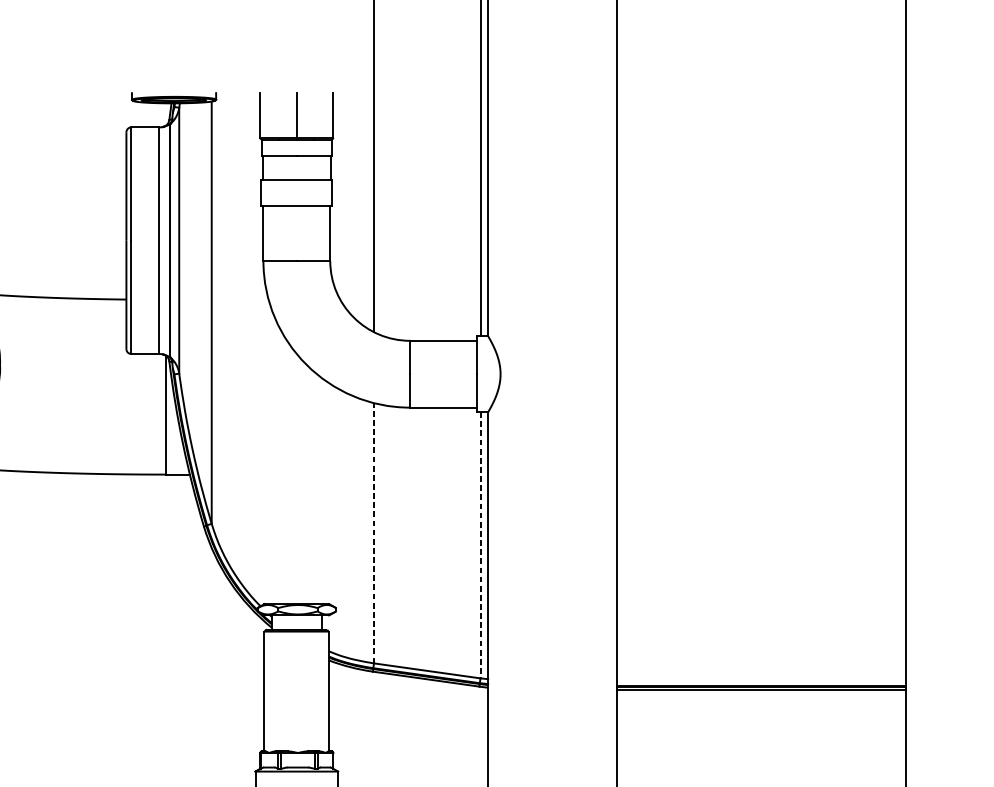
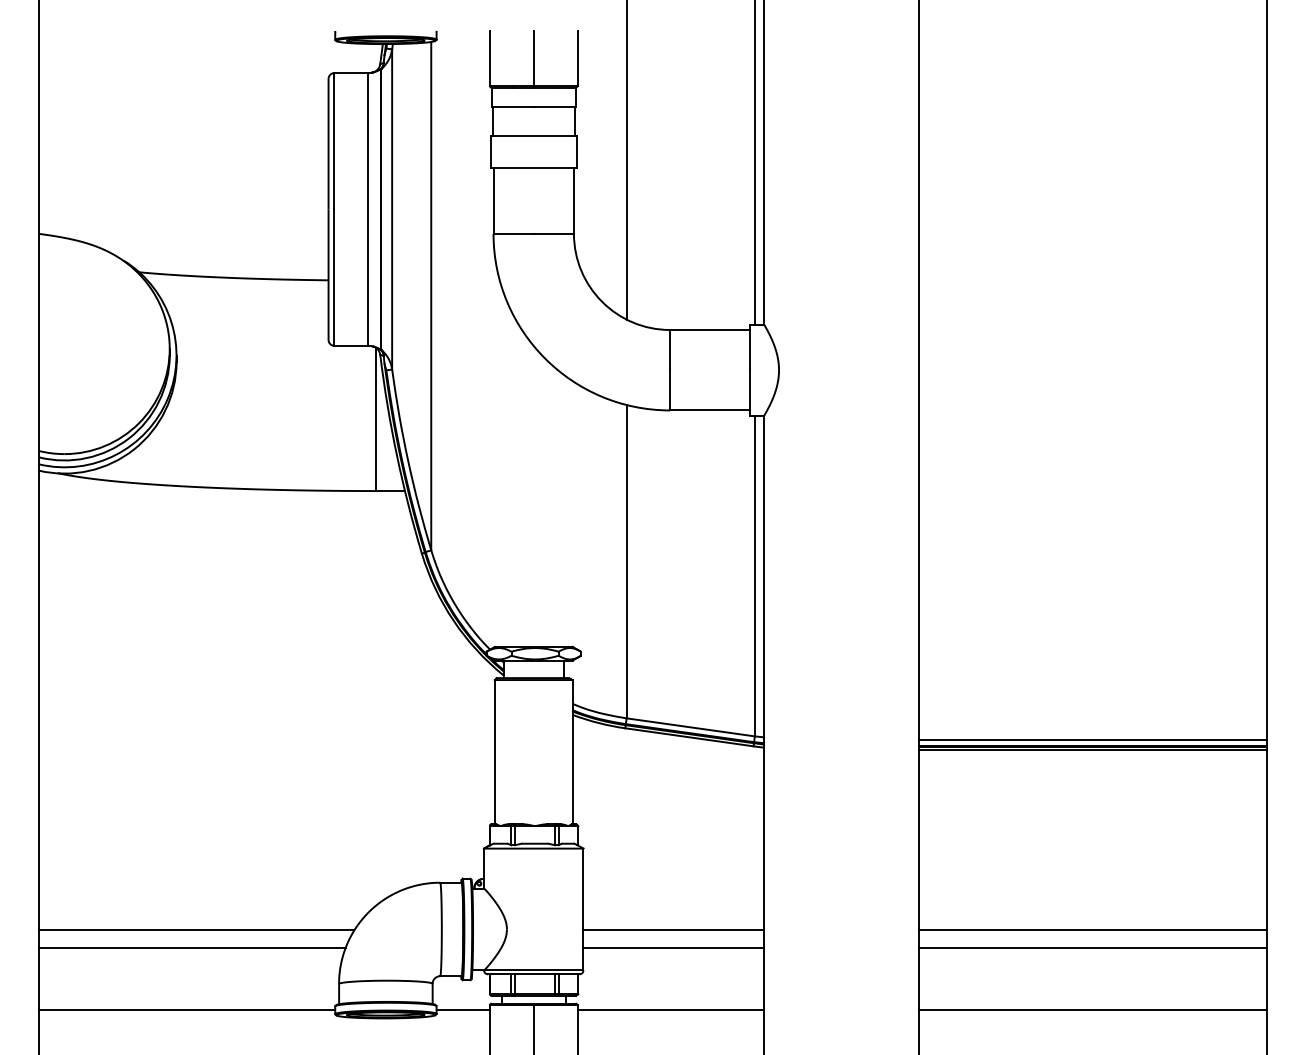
line: (373, 533) -> (626, 561), dashed -> solid
line: (480, 545) -> (754, 576), dashed -> solid
line: (760, 681) -> (1092, 740), added

